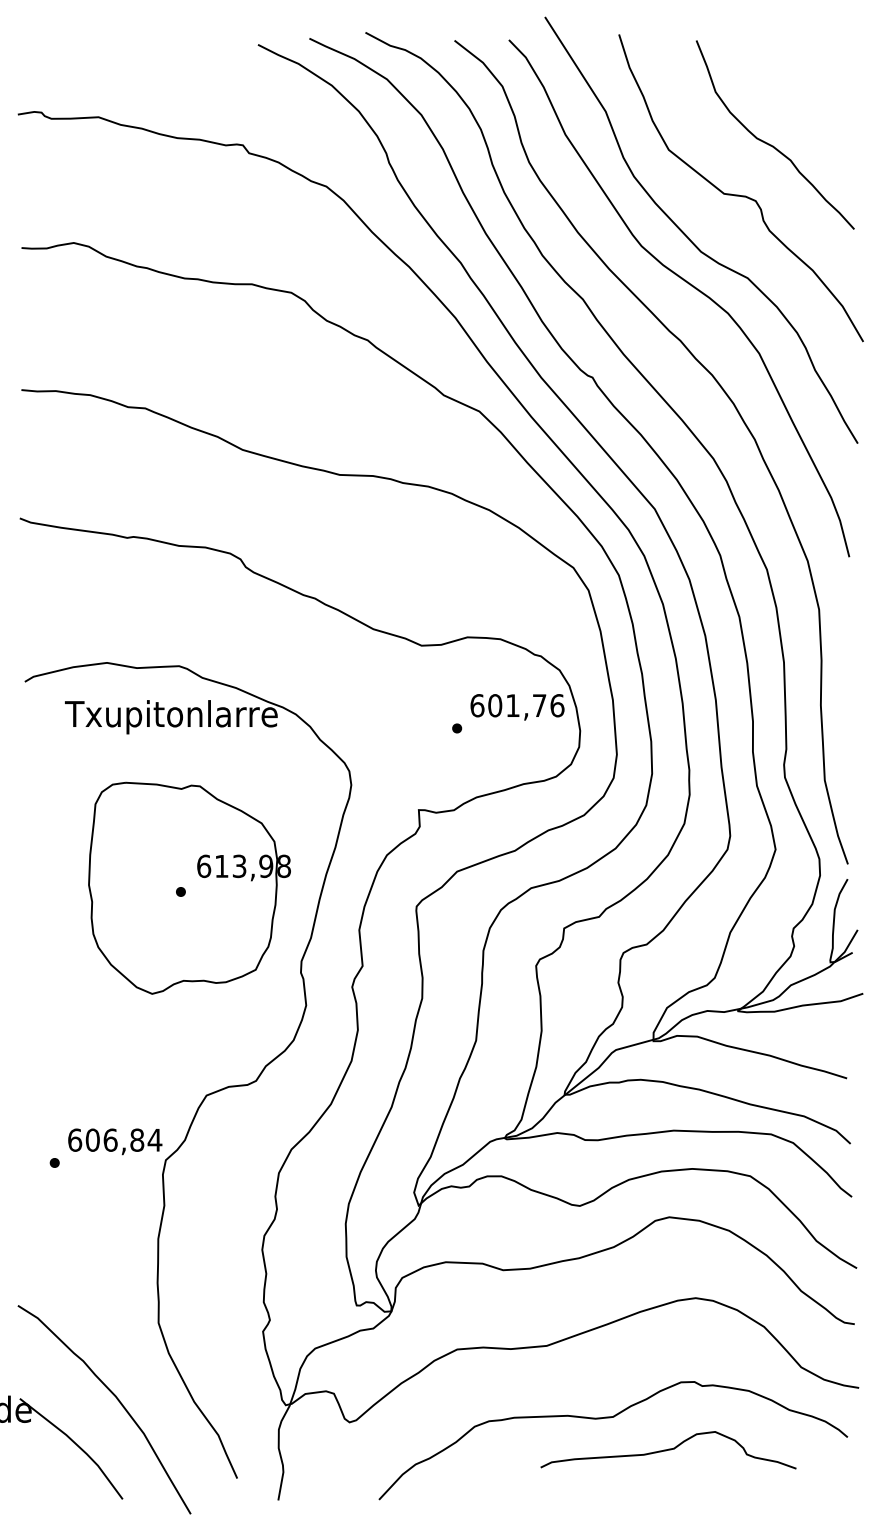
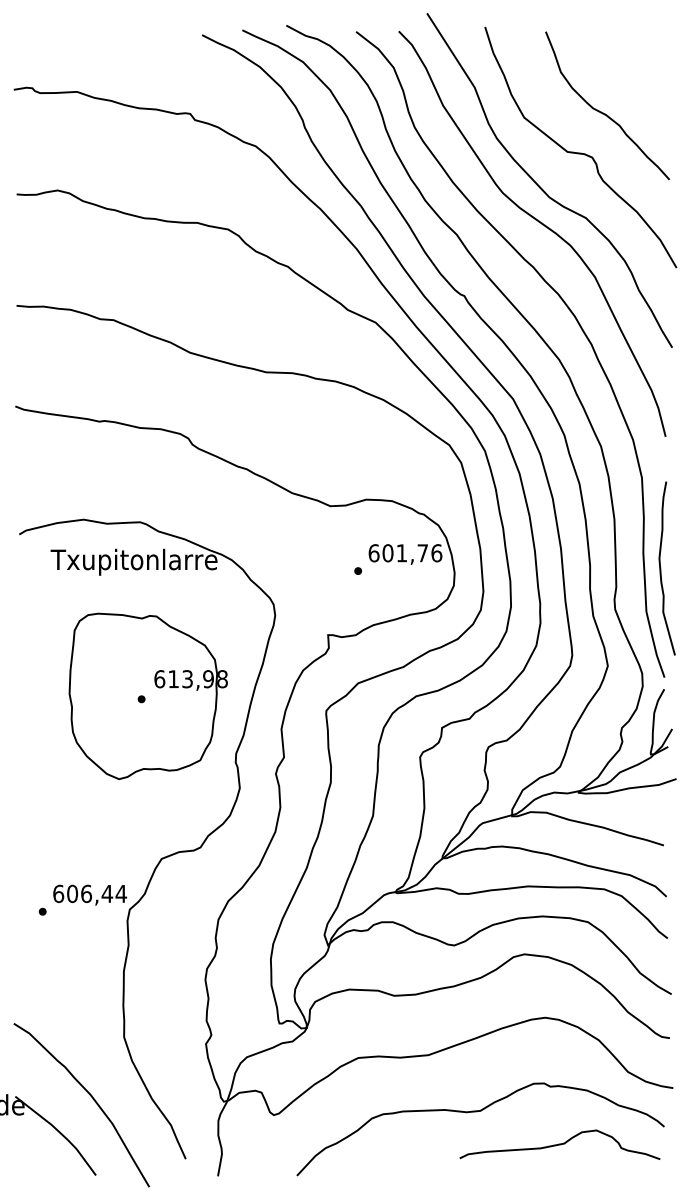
curve: (843, 725) -> (661, 568), added
text: (136, 1139) -> (106, 893), 606,84 -> 606,44
curve: (668, 1450) -> (559, 1145), moved

